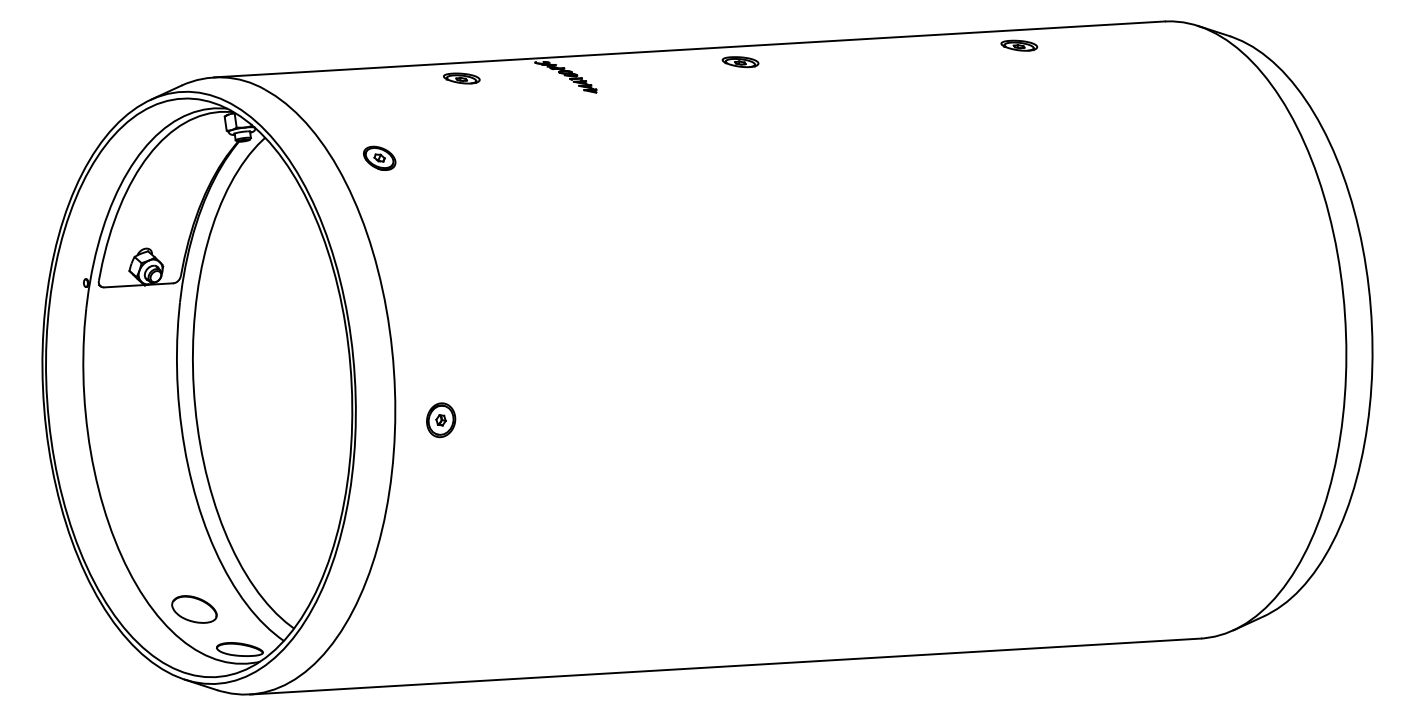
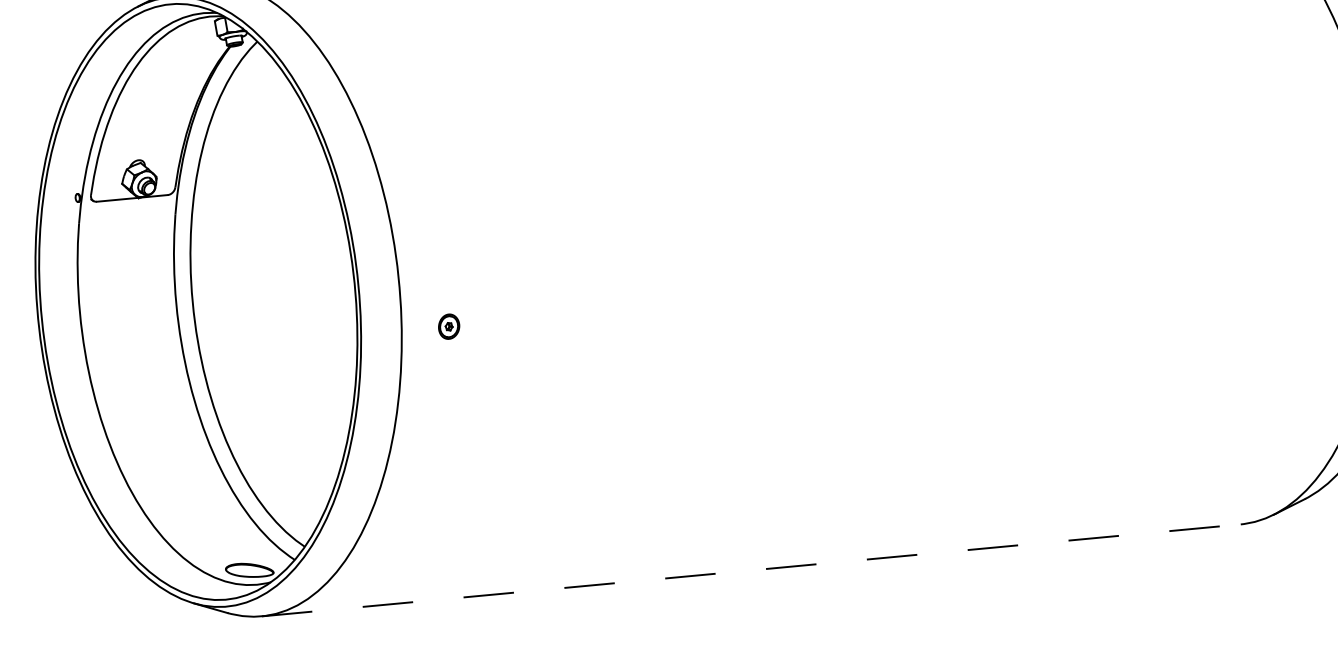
part: (379, 157) -> (375, 57), removed
part: (441, 420) -> (449, 326), size x0.7
part: (194, 609) -> (201, 530), removed
line: (726, 666) -> (752, 570), solid -> dashed

